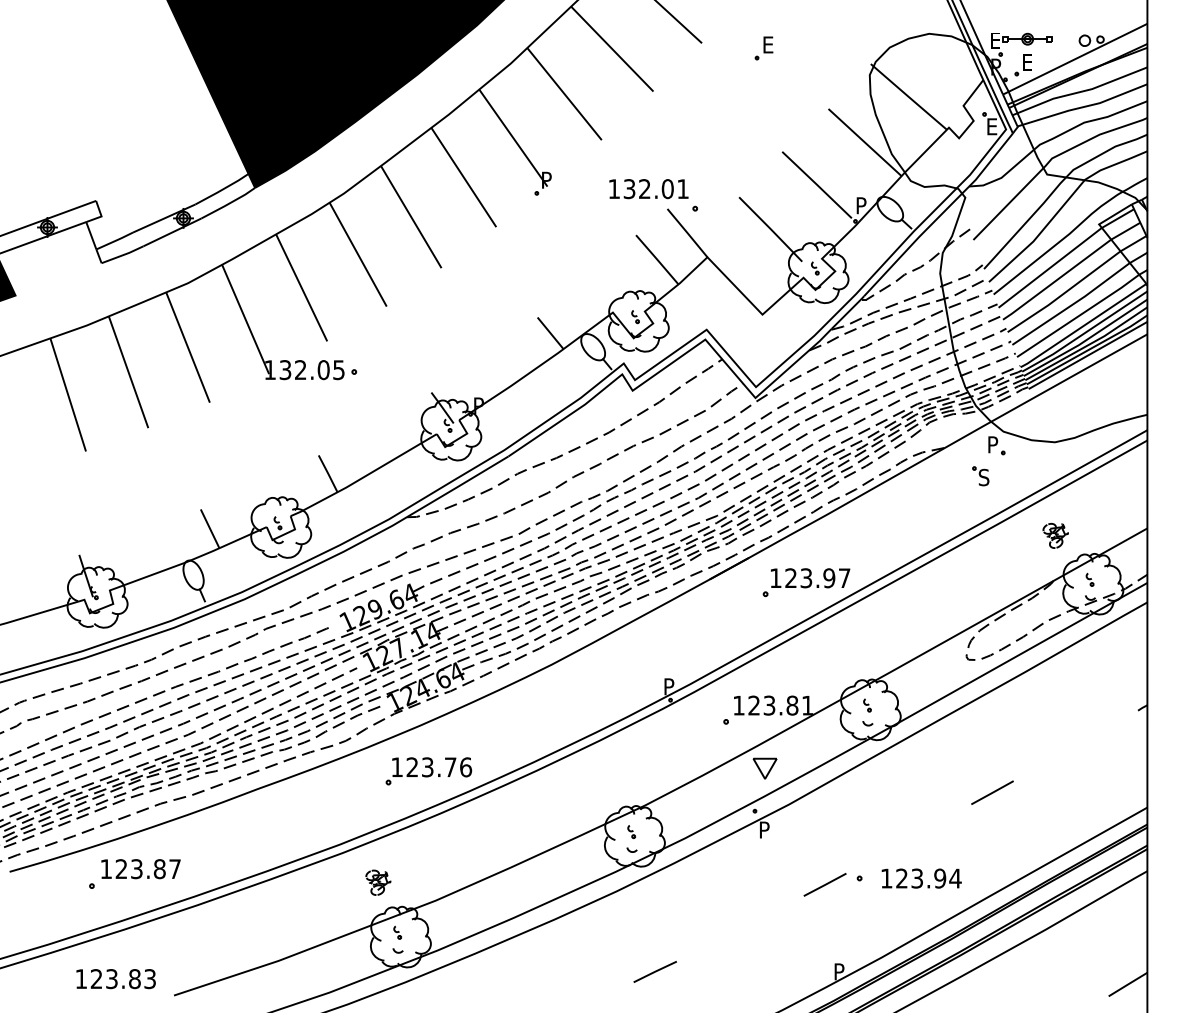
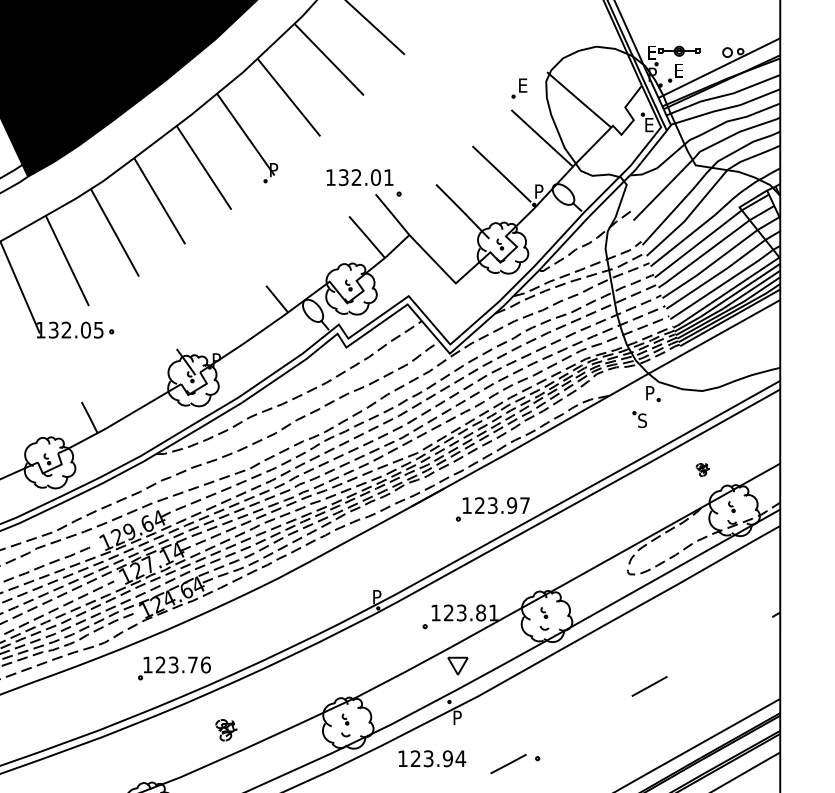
part: (763, 48) -> (519, 88), moved
part: (1055, 535) -> (702, 469), size x0.6
text: (921, 878) -> (432, 758), moved
part: (378, 882) -> (226, 730), moved

